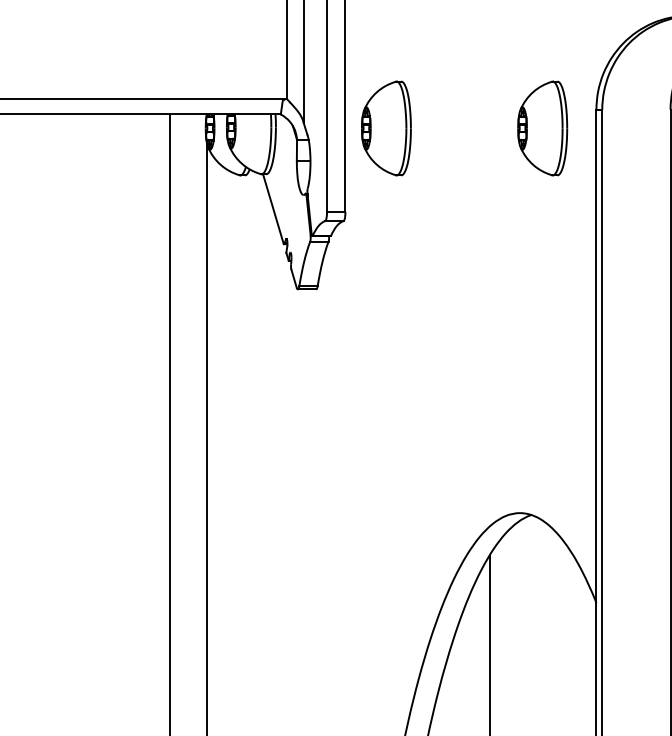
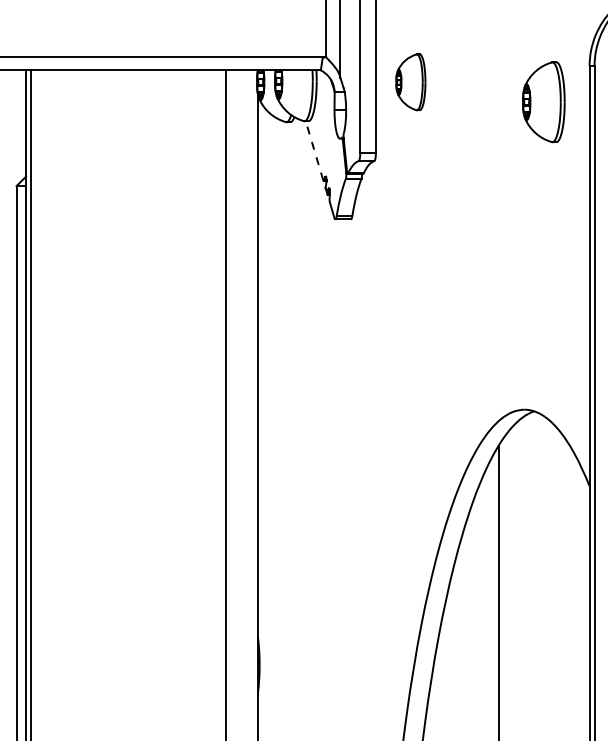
part: (386, 128) -> (410, 82), size x0.7
part: (542, 128) -> (543, 102), moved
line: (273, 208) -> (314, 150), solid -> dashed

